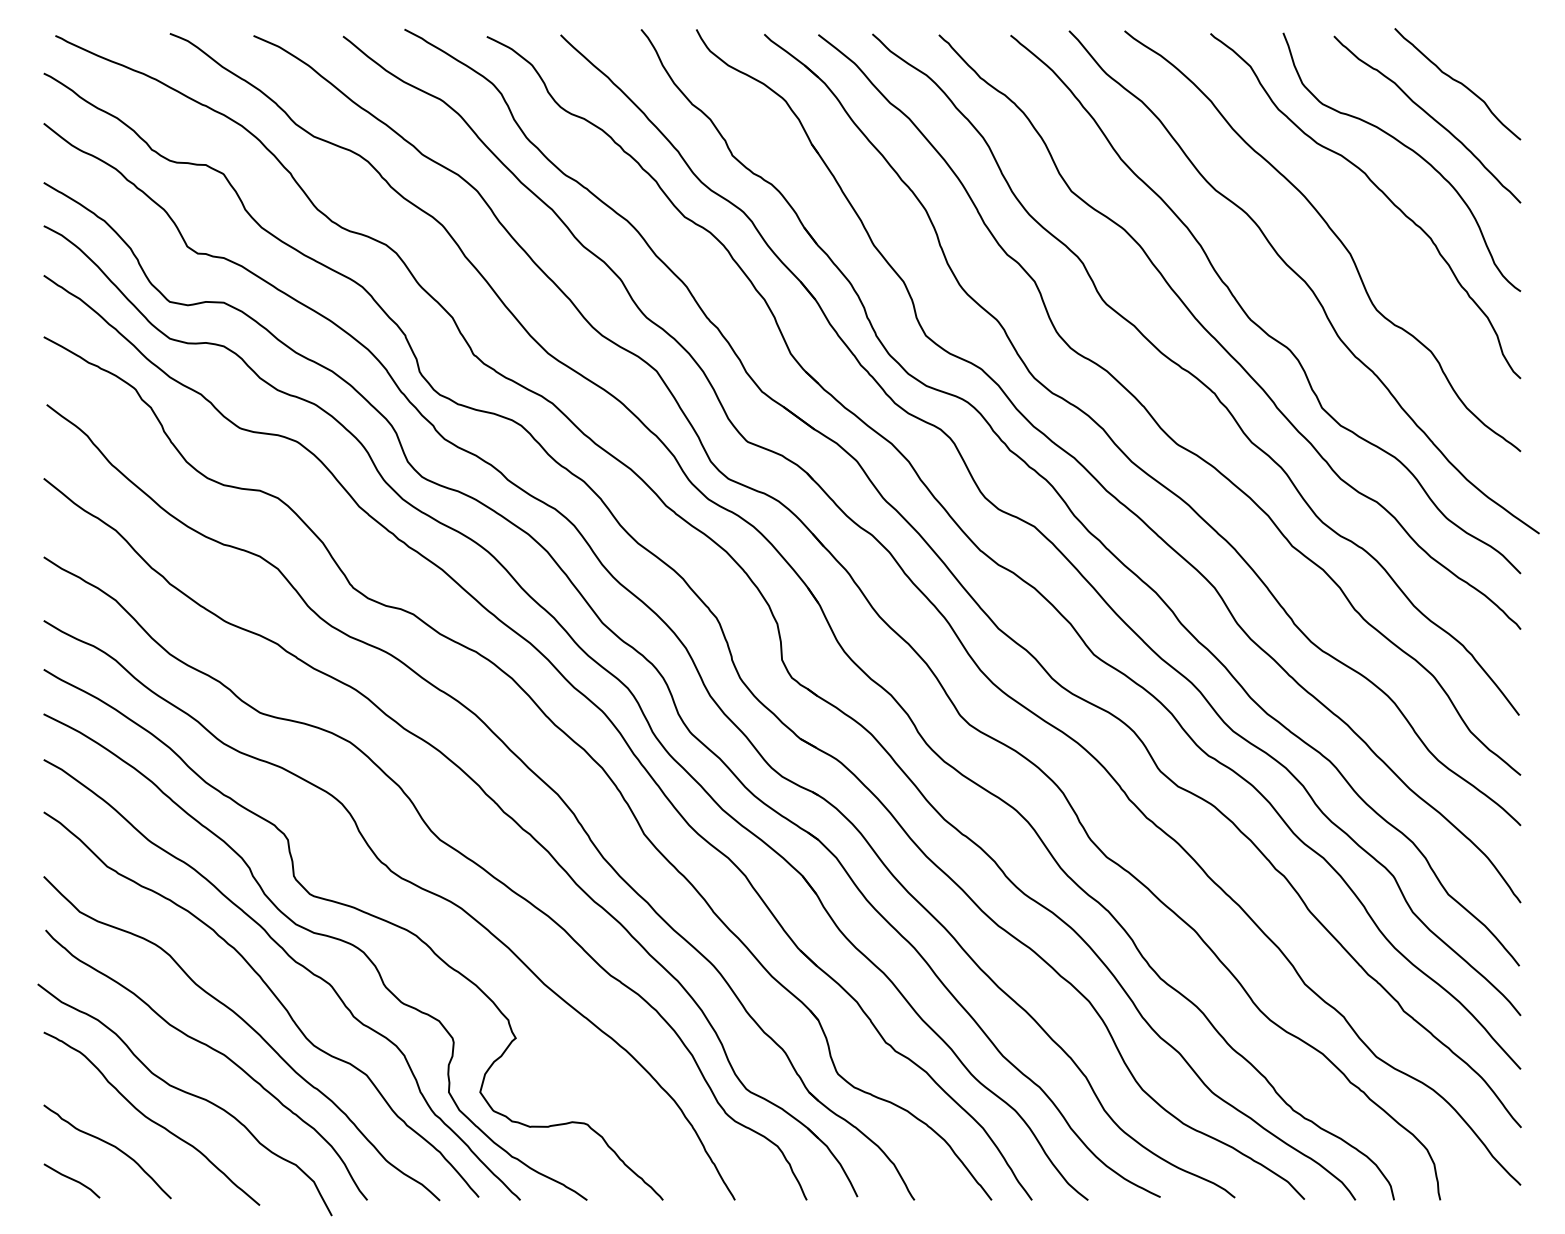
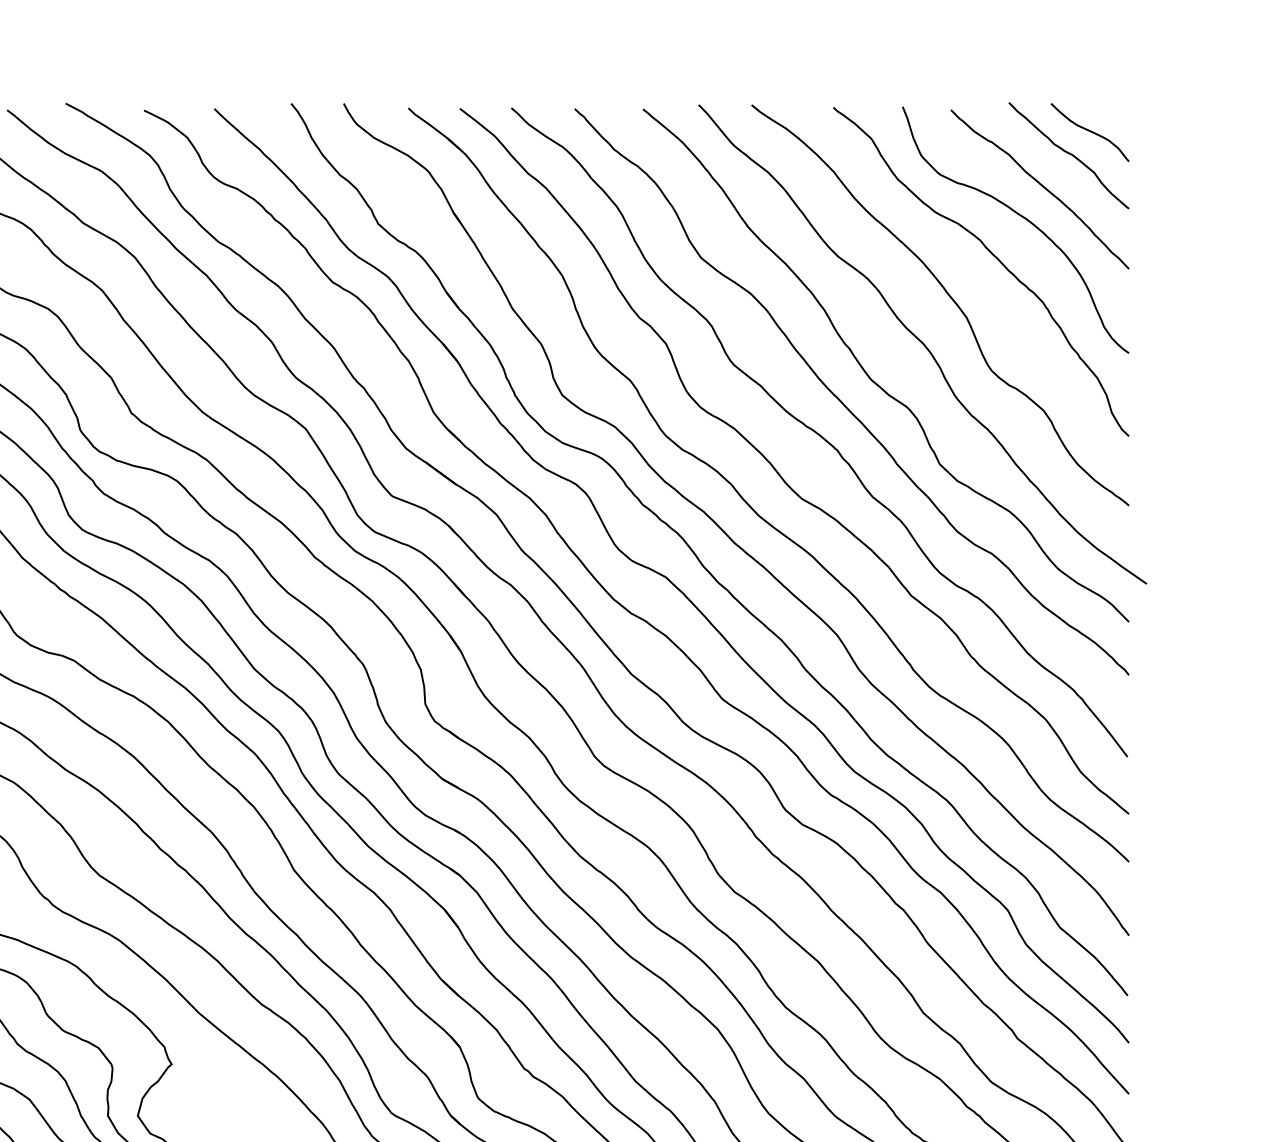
curve: (1479, 59) -> (1089, 132), added

